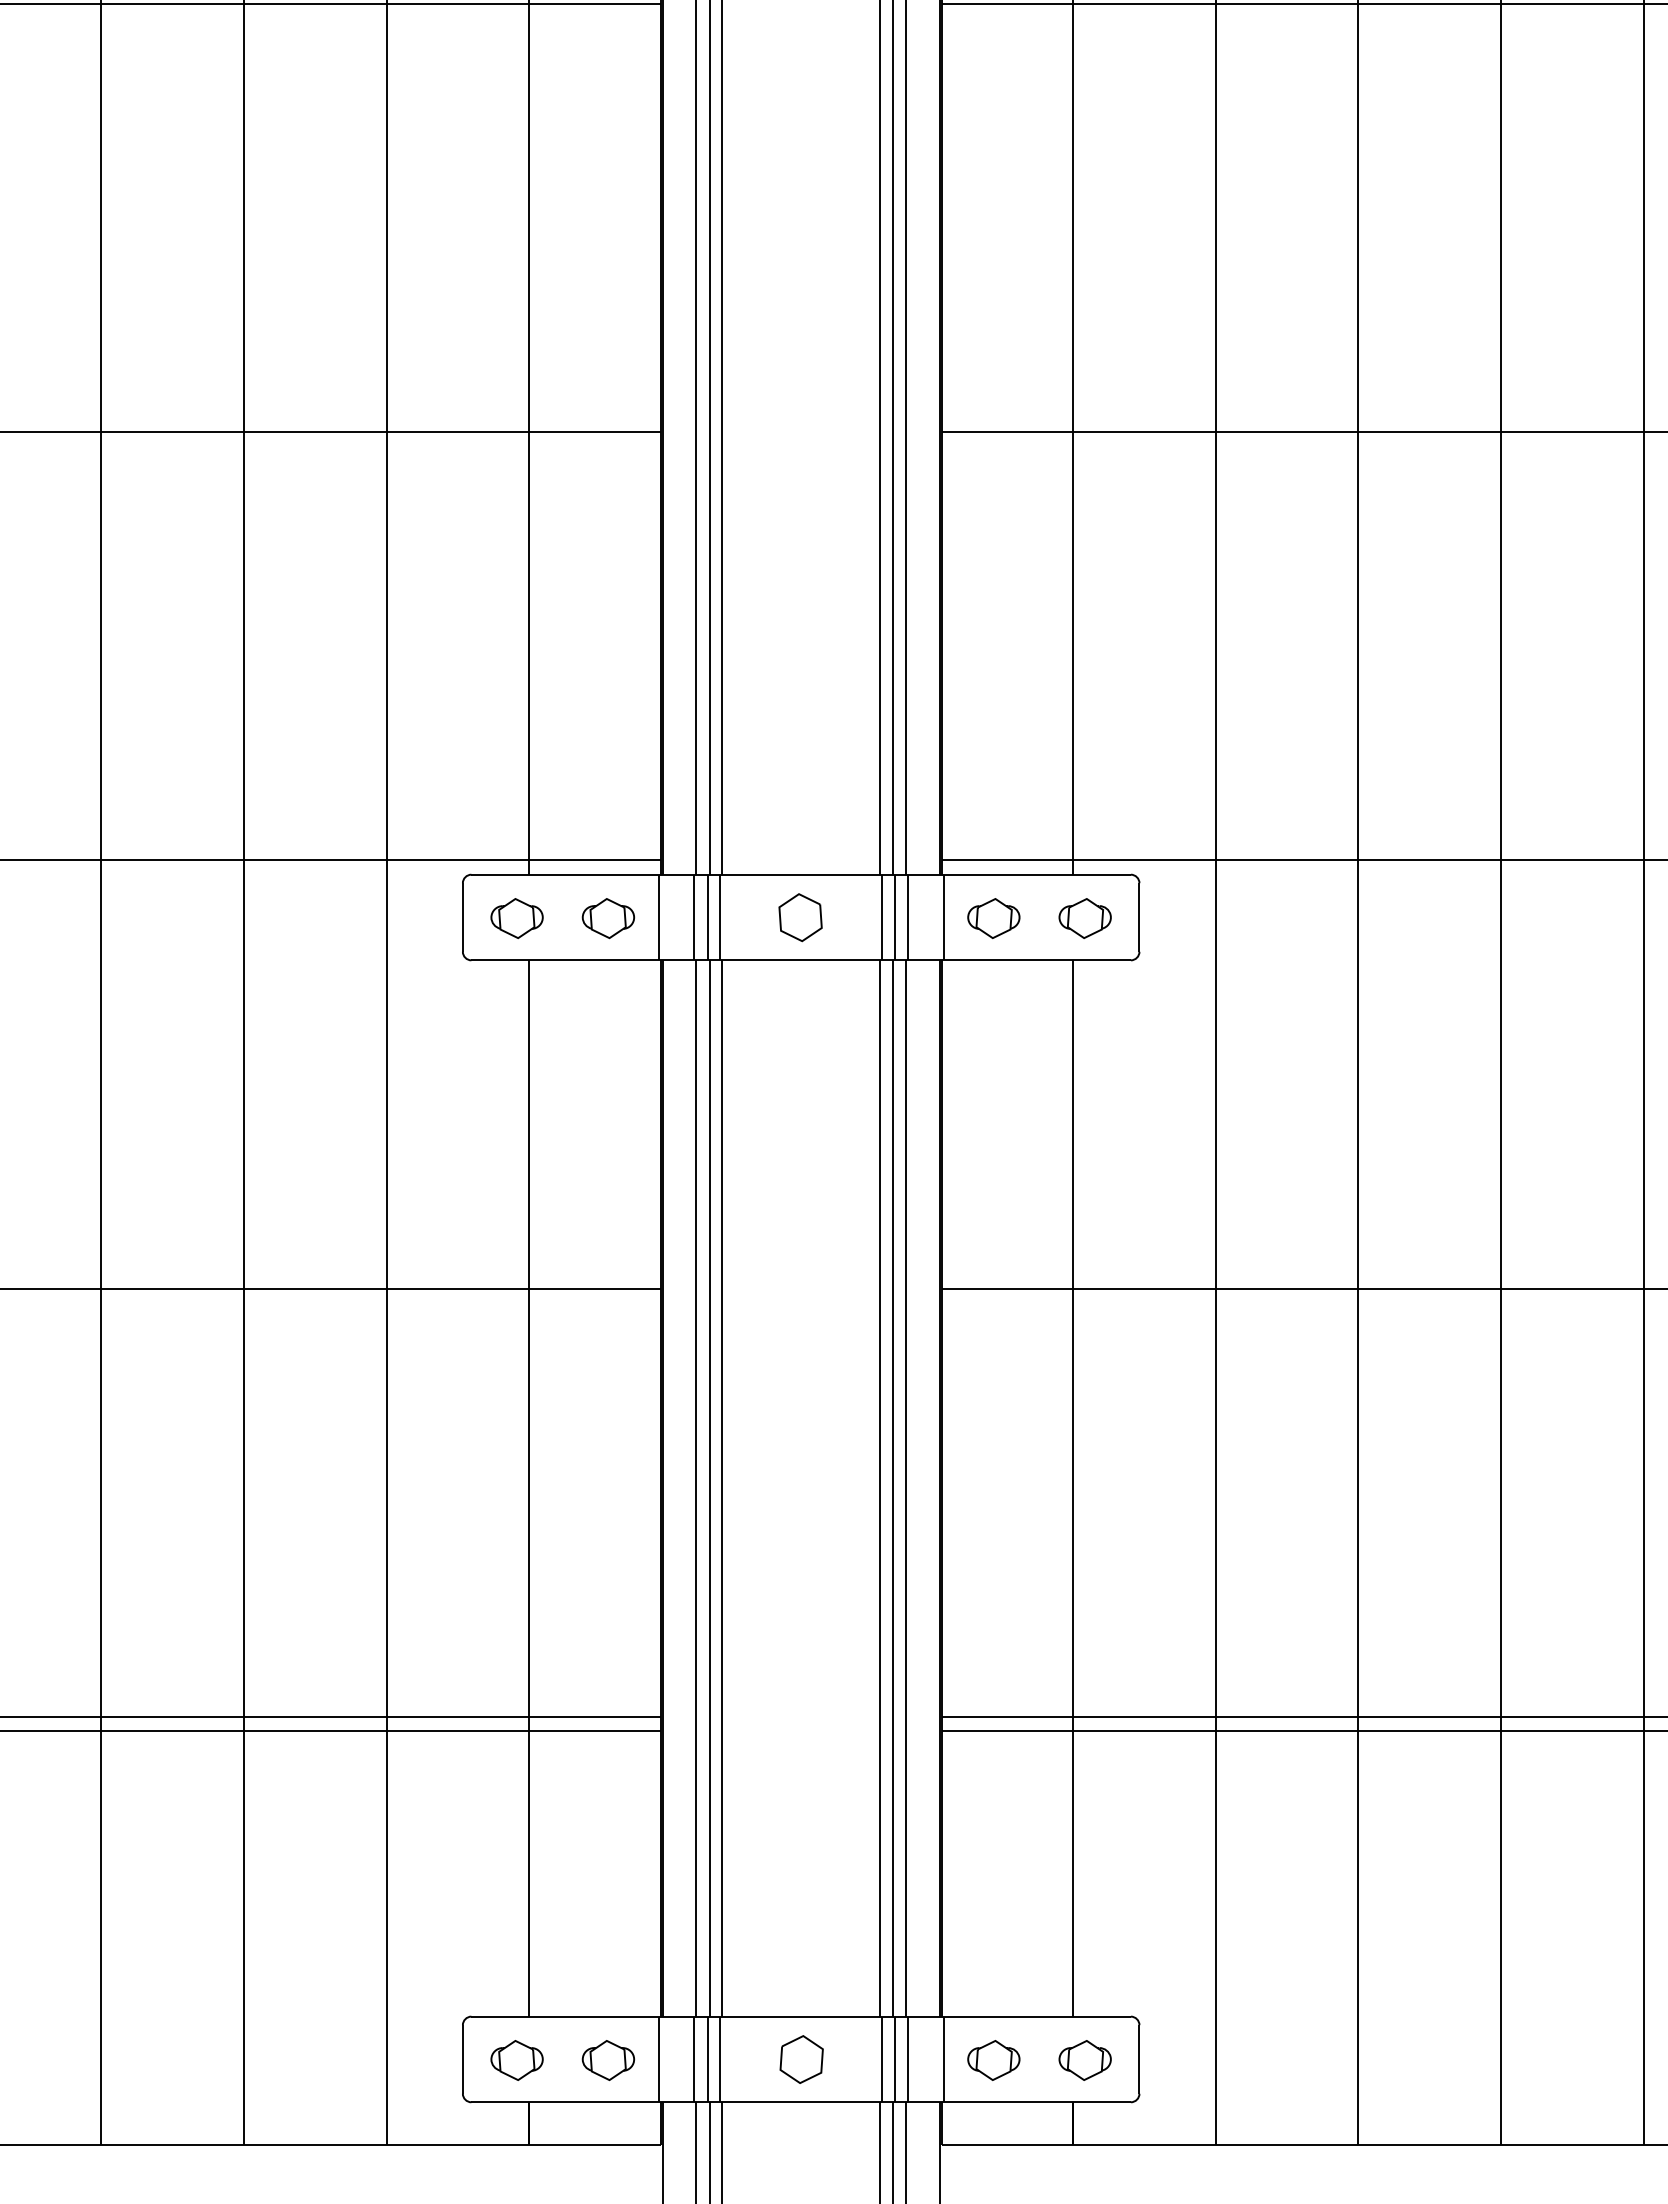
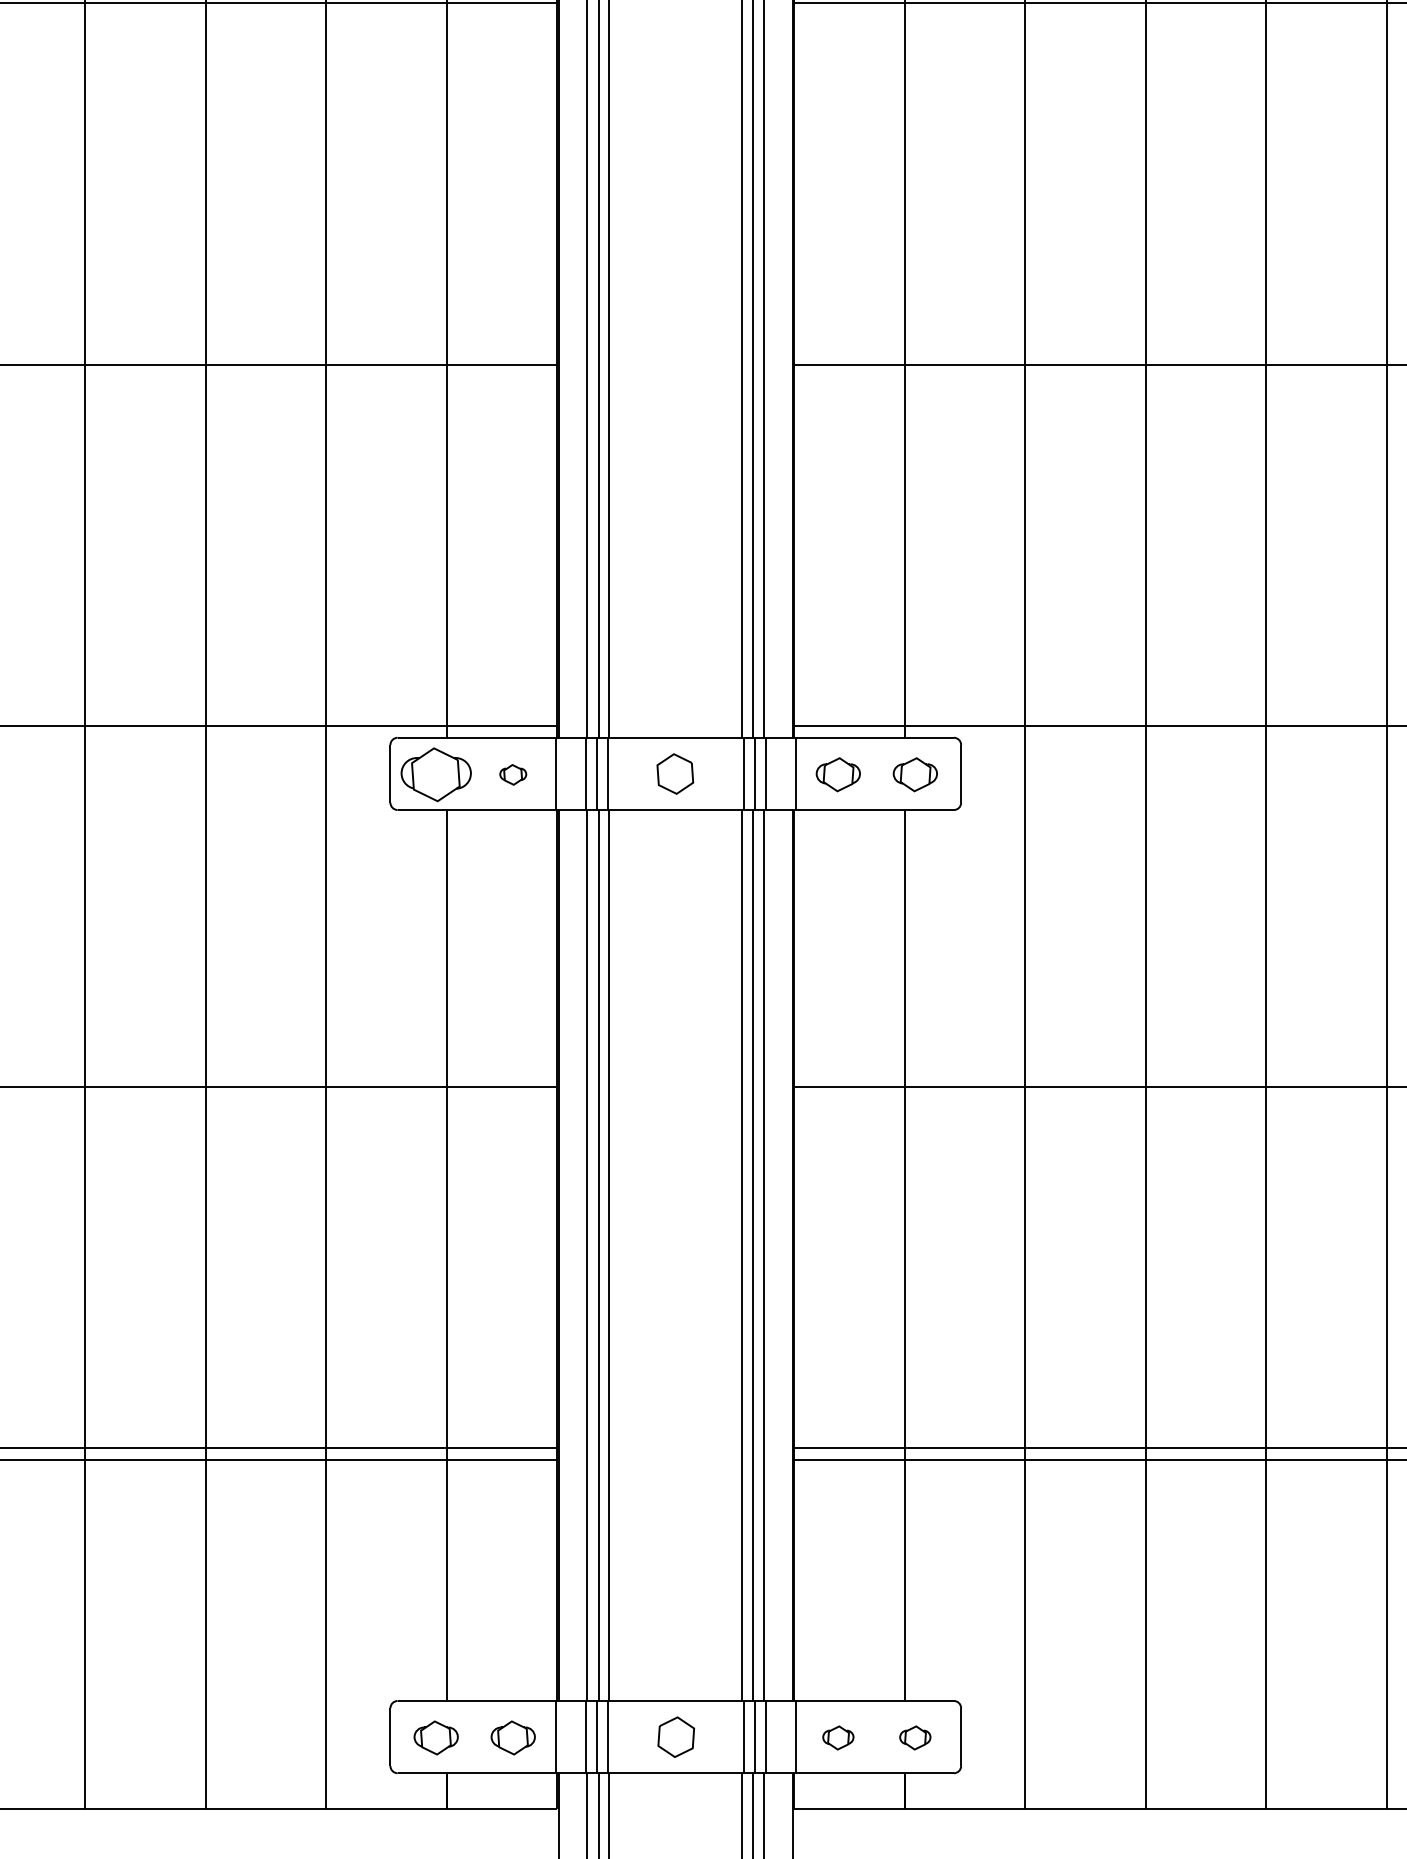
part: (516, 918) -> (435, 774), size x1.6
part: (608, 918) -> (513, 774), size x0.6
part: (993, 2060) -> (838, 1737), size x0.7
part: (1084, 2060) -> (914, 1737), size x0.7

